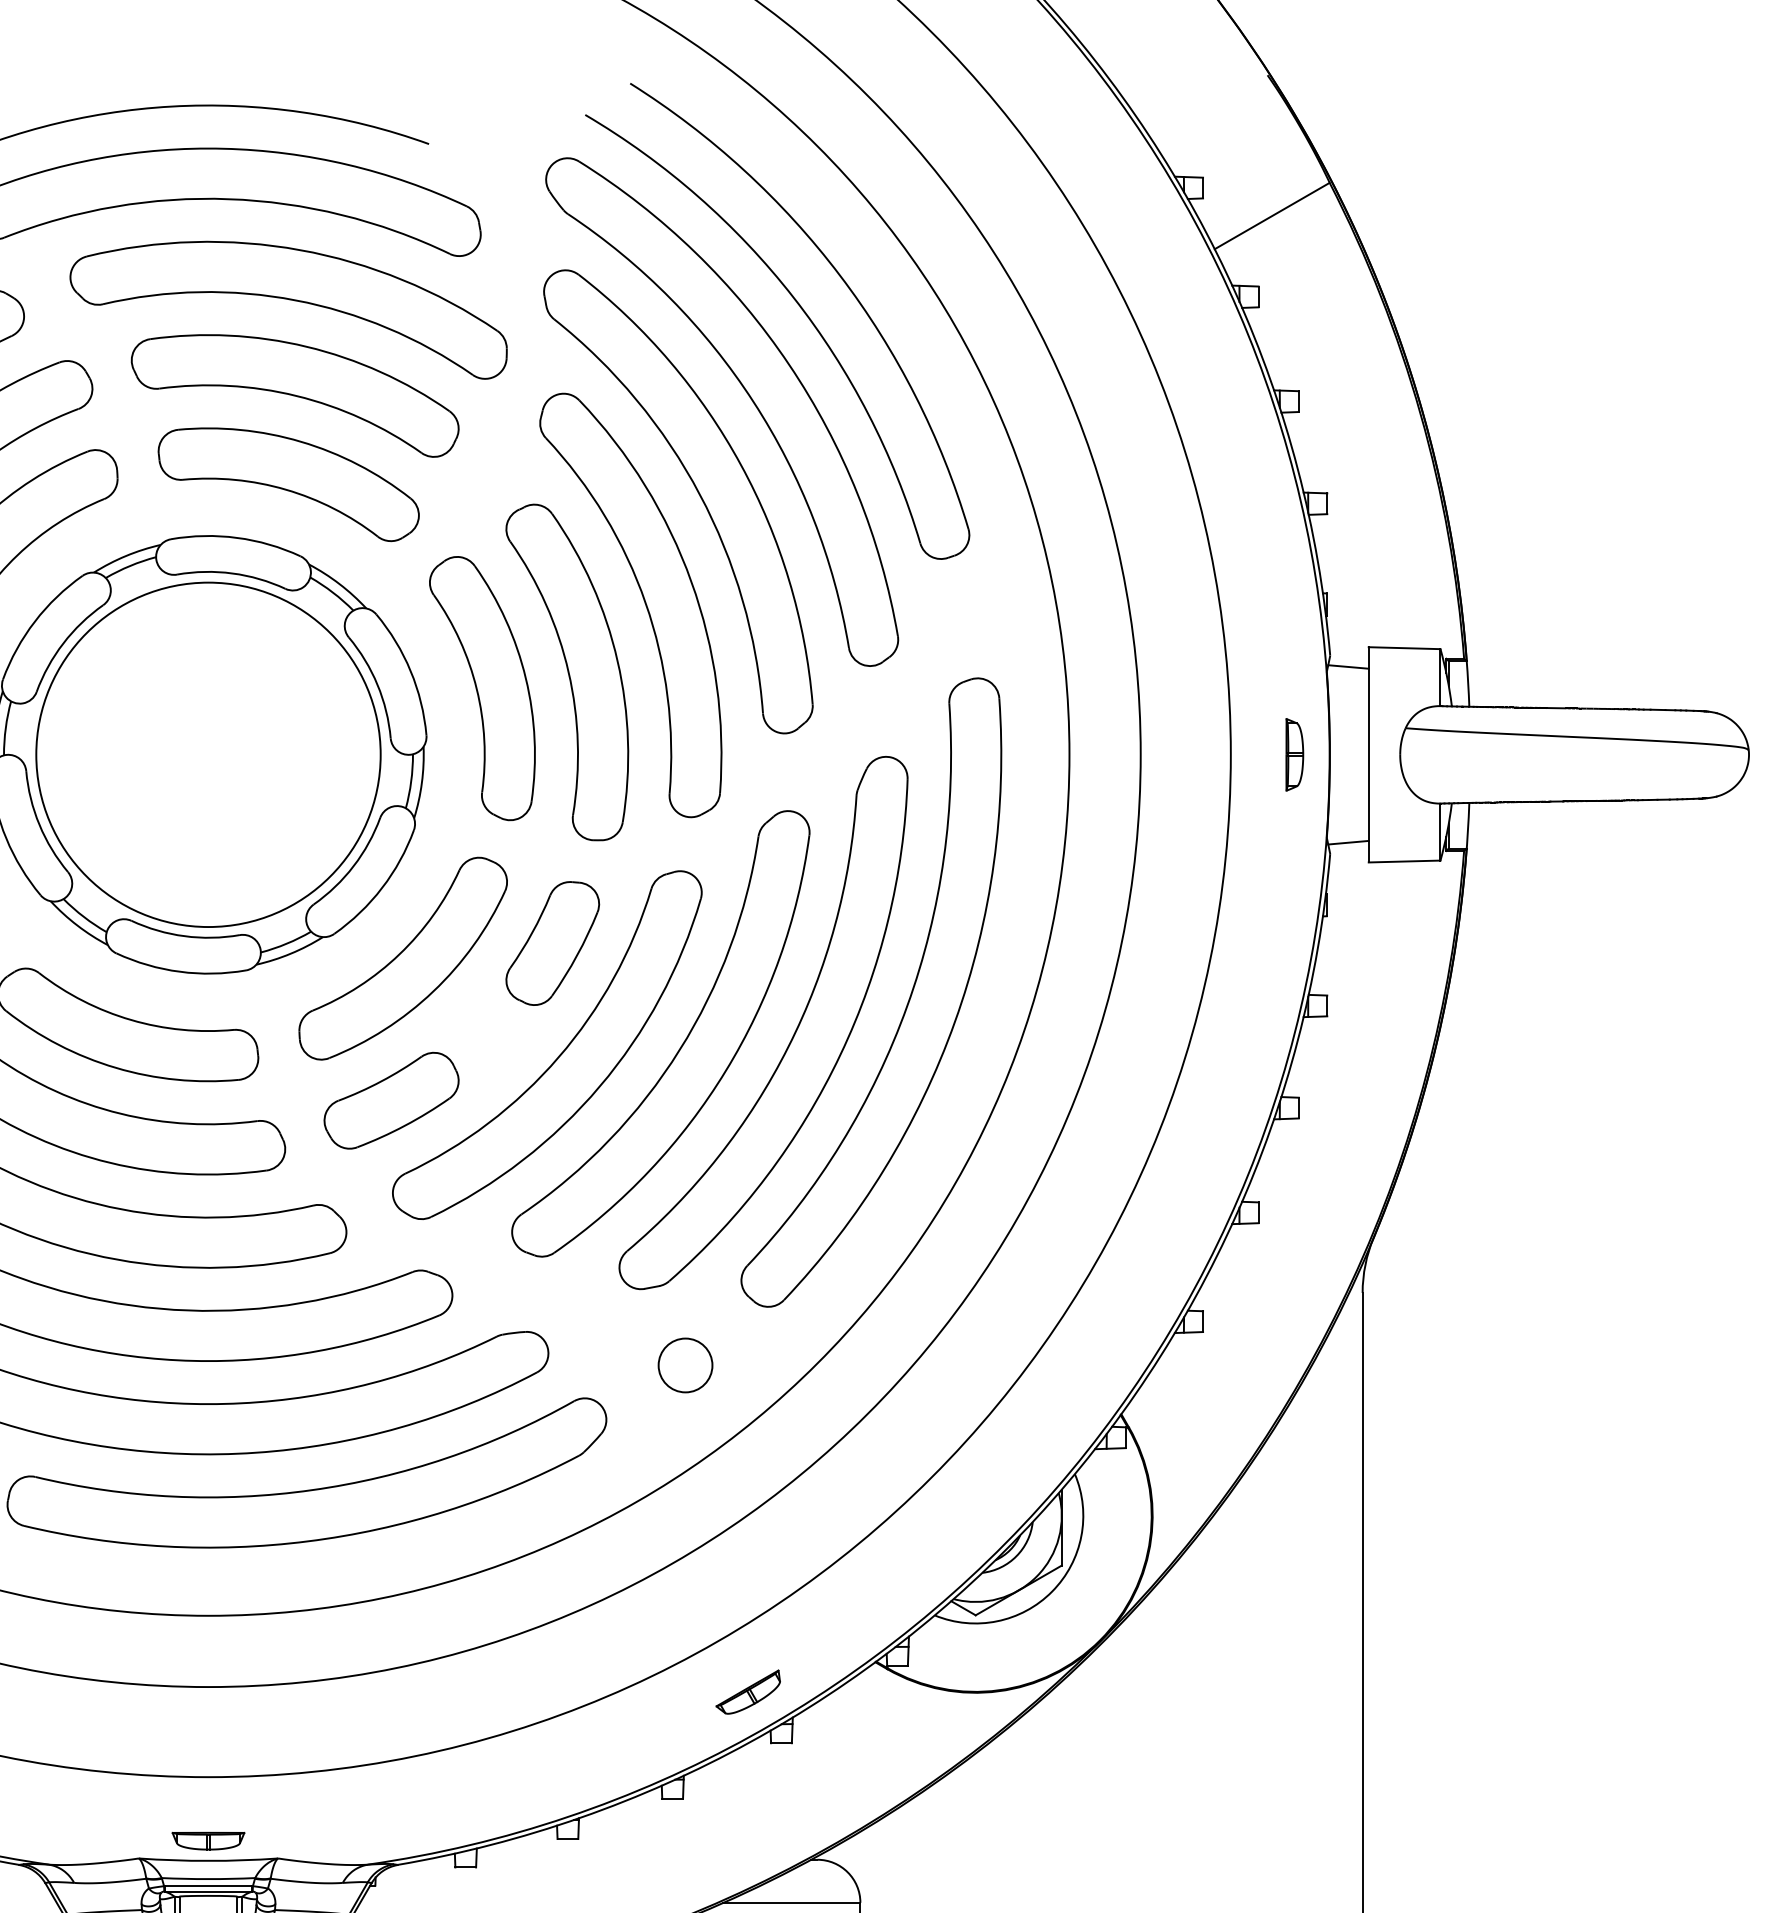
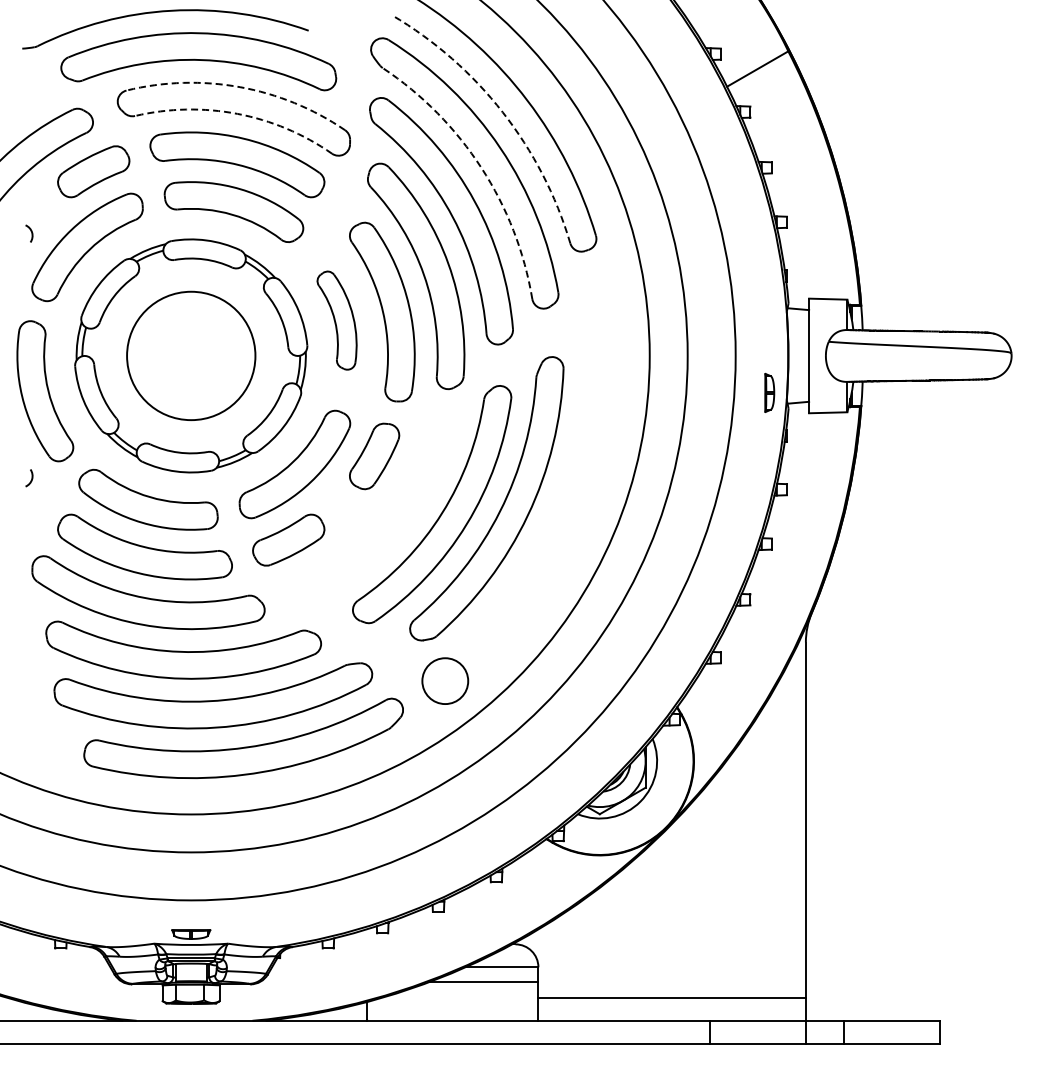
arc: (300, 250) -> (240, 87), solid -> dashed
arc: (792, 297) -> (502, 112), solid -> dashed
arc: (295, 299) -> (237, 113), solid -> dashed
arc: (753, 402) -> (481, 168), solid -> dashed
part: (481, 688) -> (336, 320), size x0.7
circle: (207, 753) -> (190, 355), size x0.7
part: (1294, 753) -> (769, 392), moved
part: (905, 1003) -> (562, 488), removed
part: (558, 1054) -> (377, 515), removed
circle: (684, 1364) -> (444, 680), size x1.6
part: (747, 1690) -> (478, 854), removed

